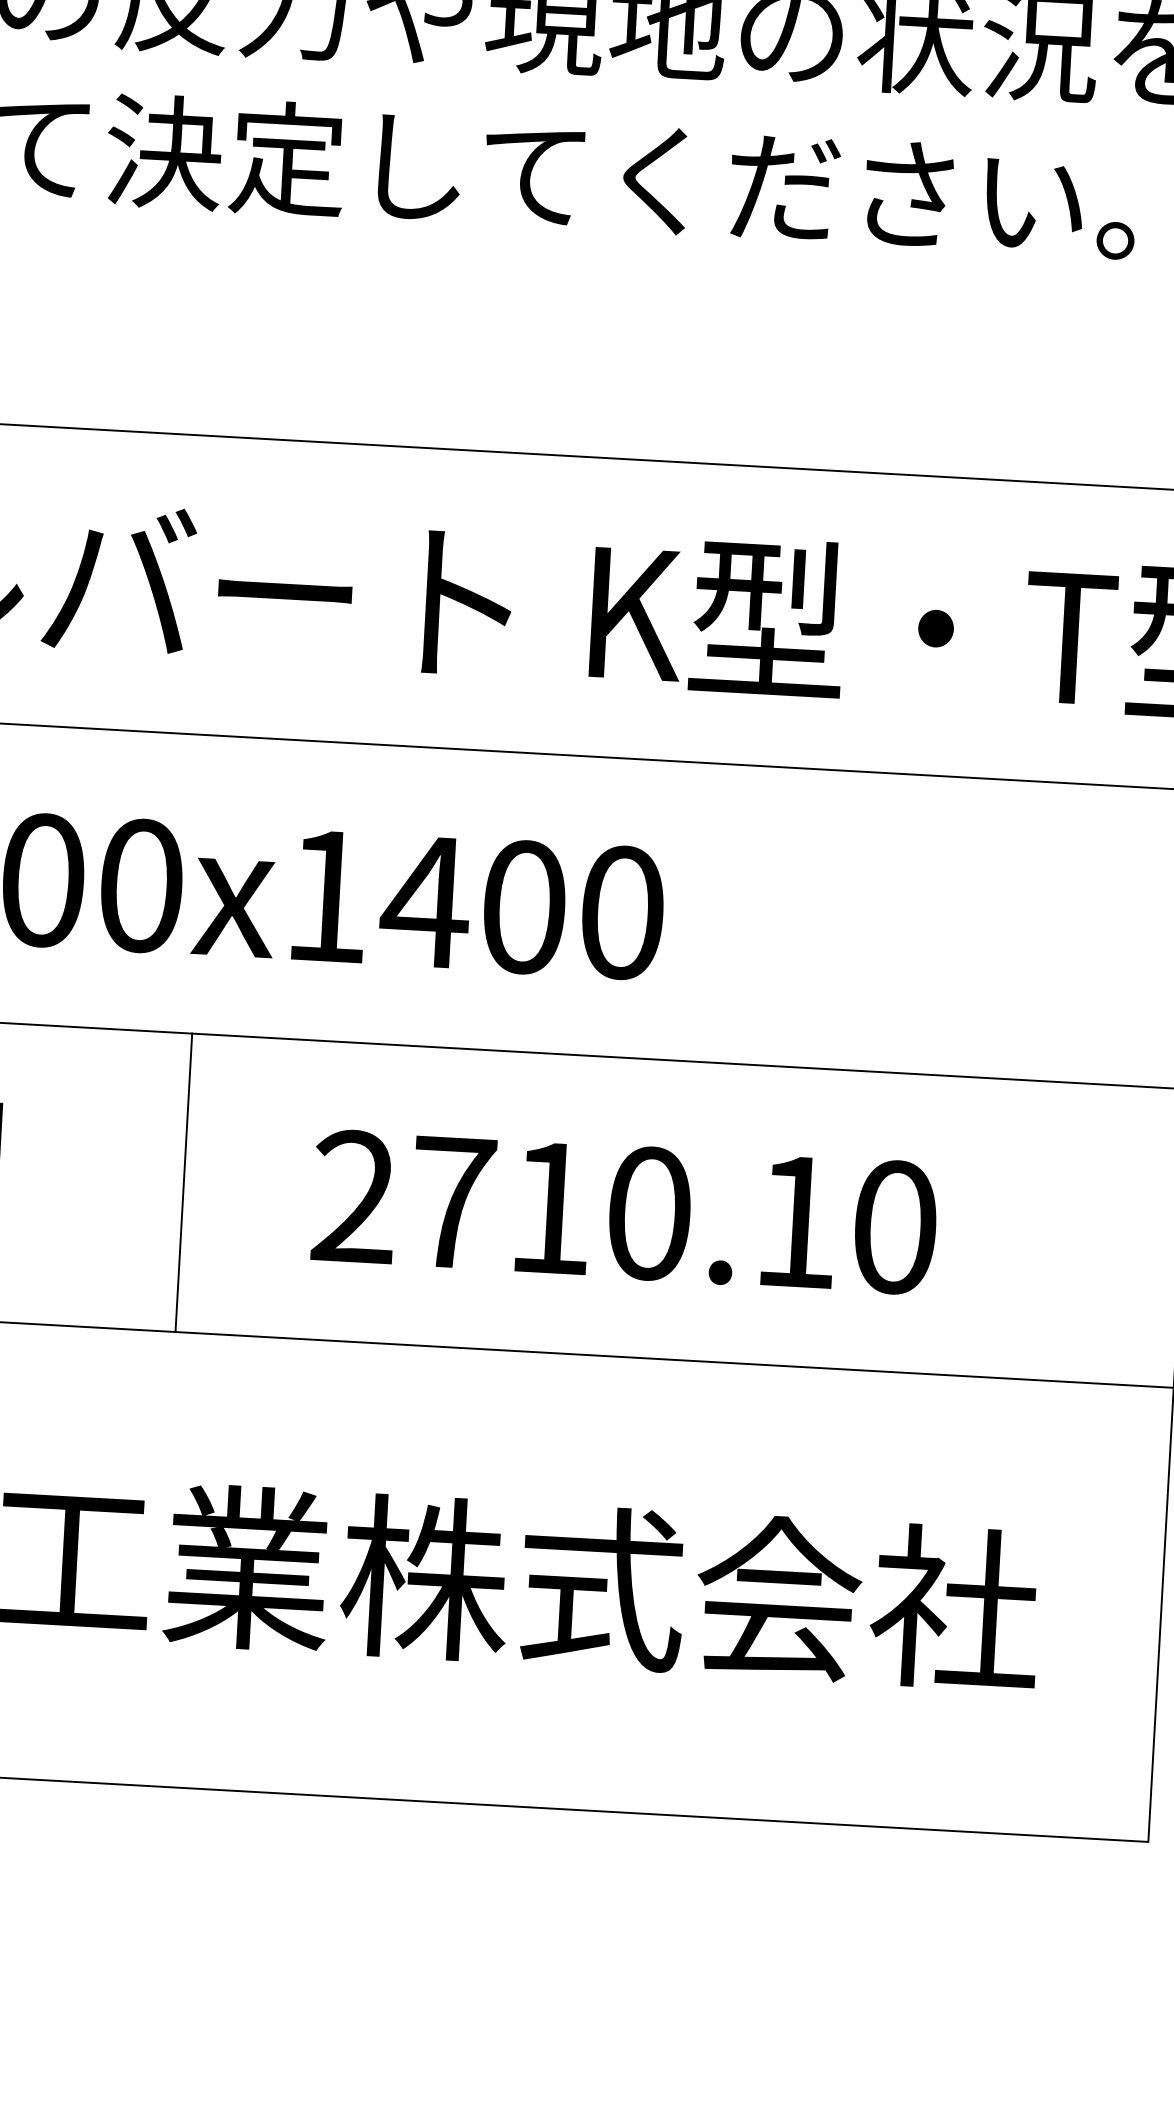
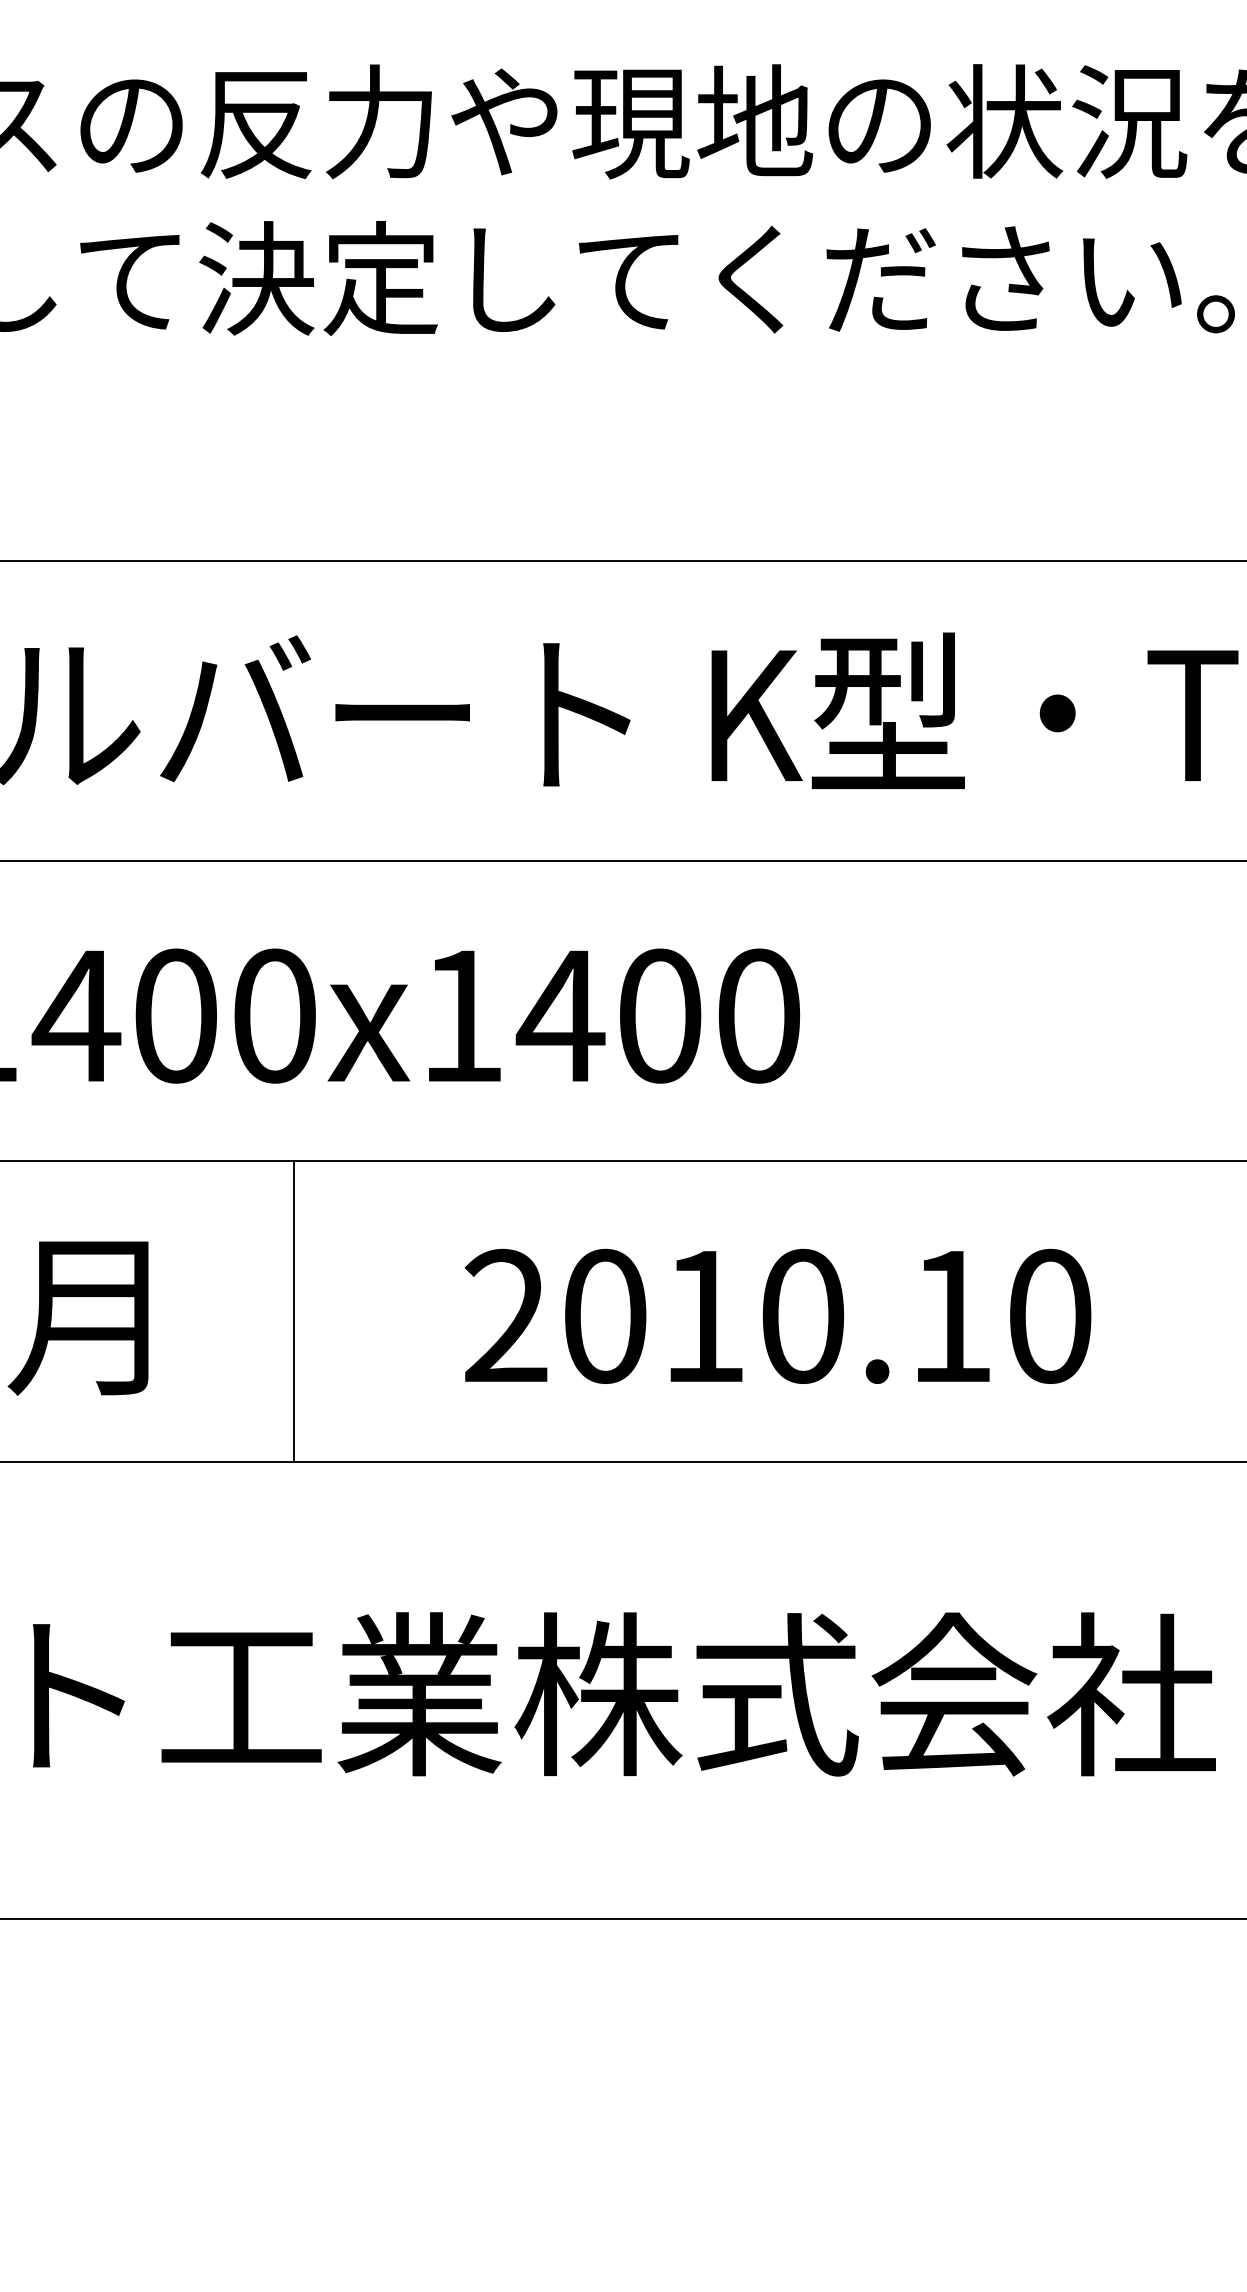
line: (184, 1182) -> (294, 1311), moved
text: (453, 1201) -> (605, 1315), 2710.10 -> 2010.10

